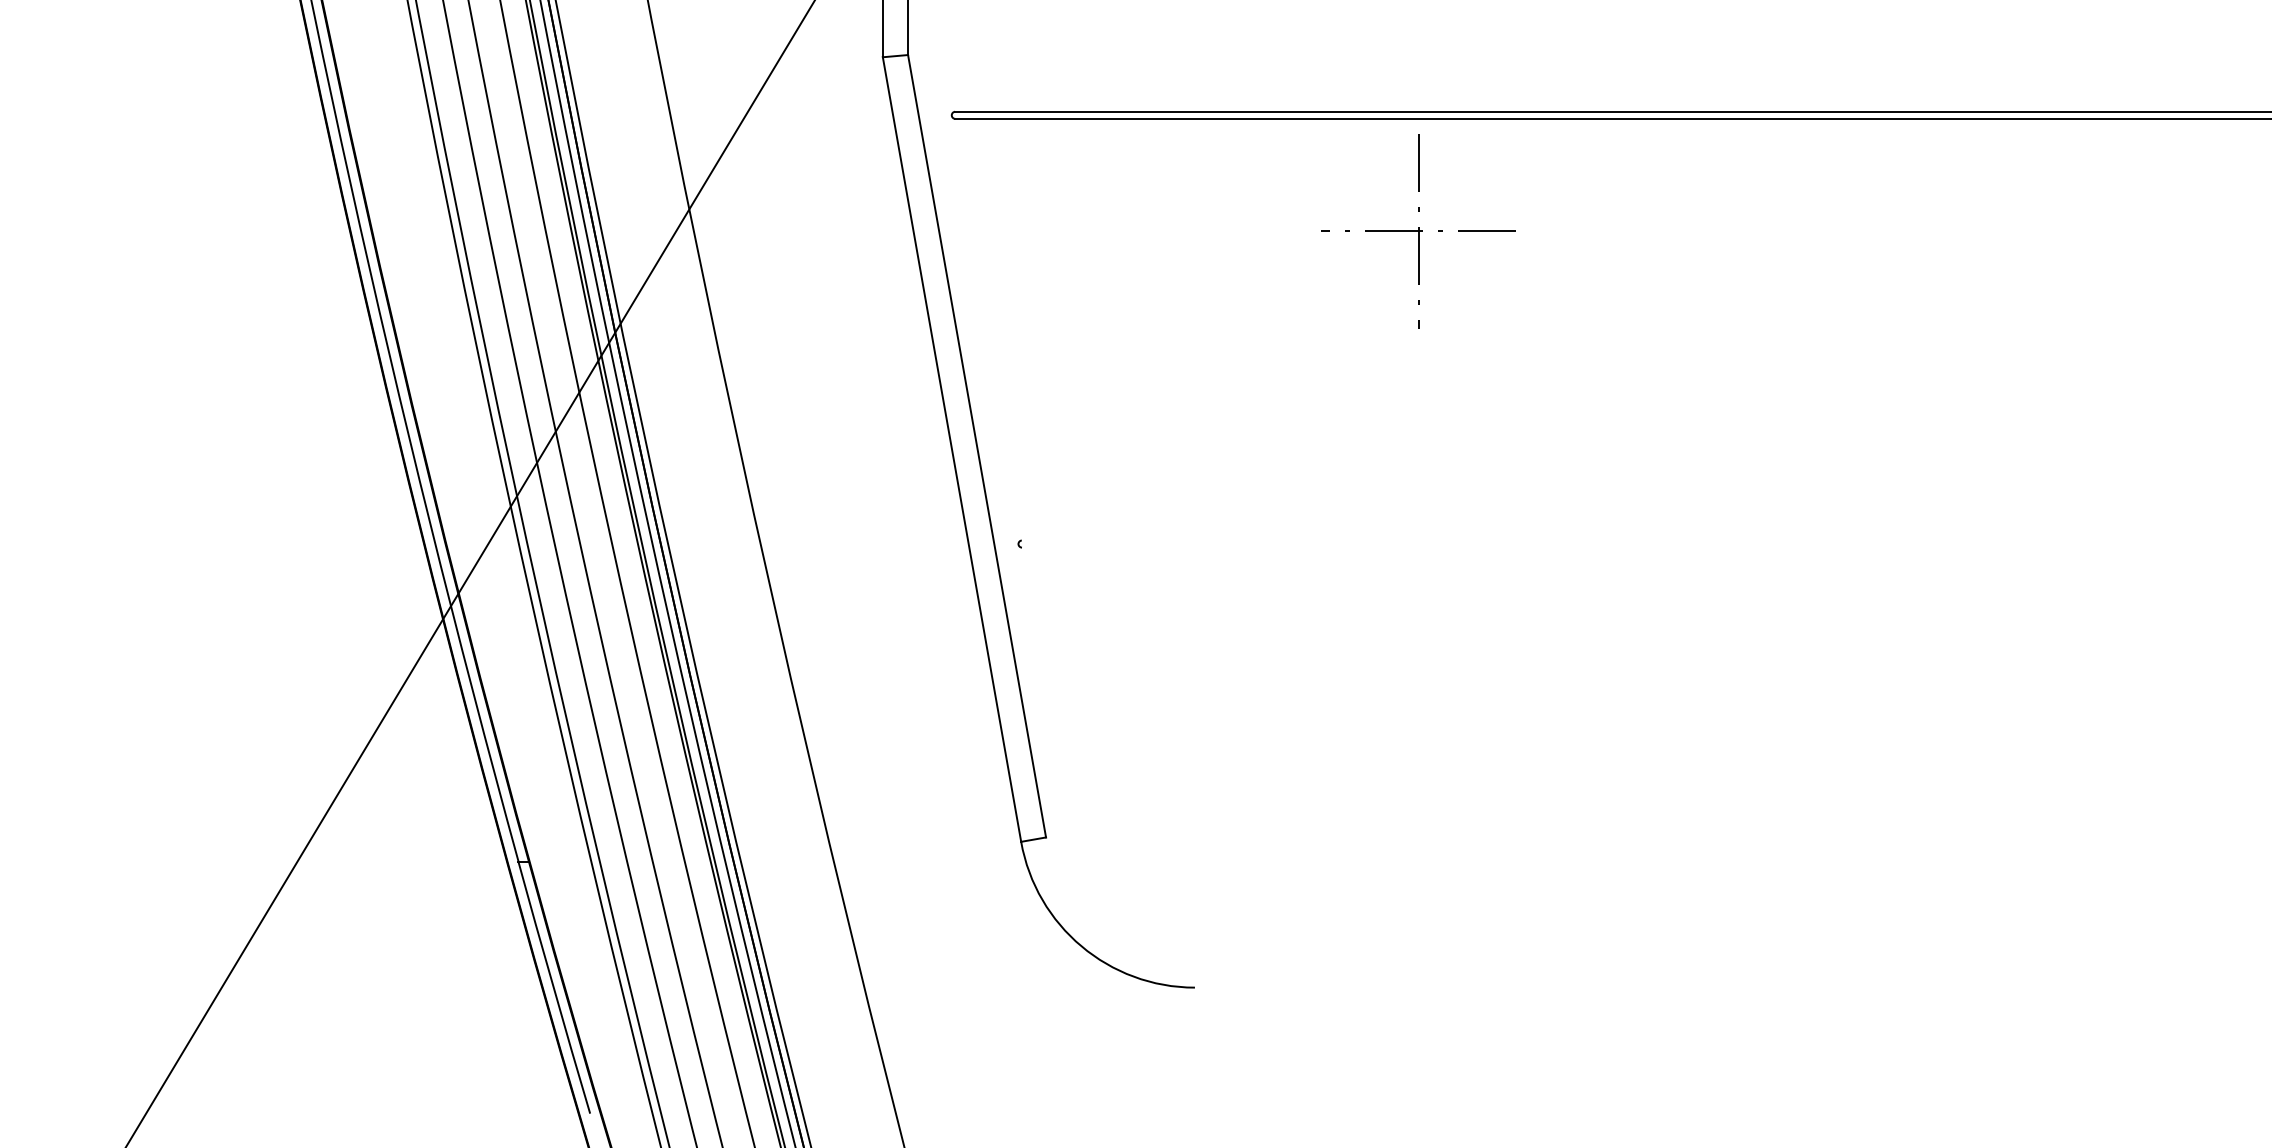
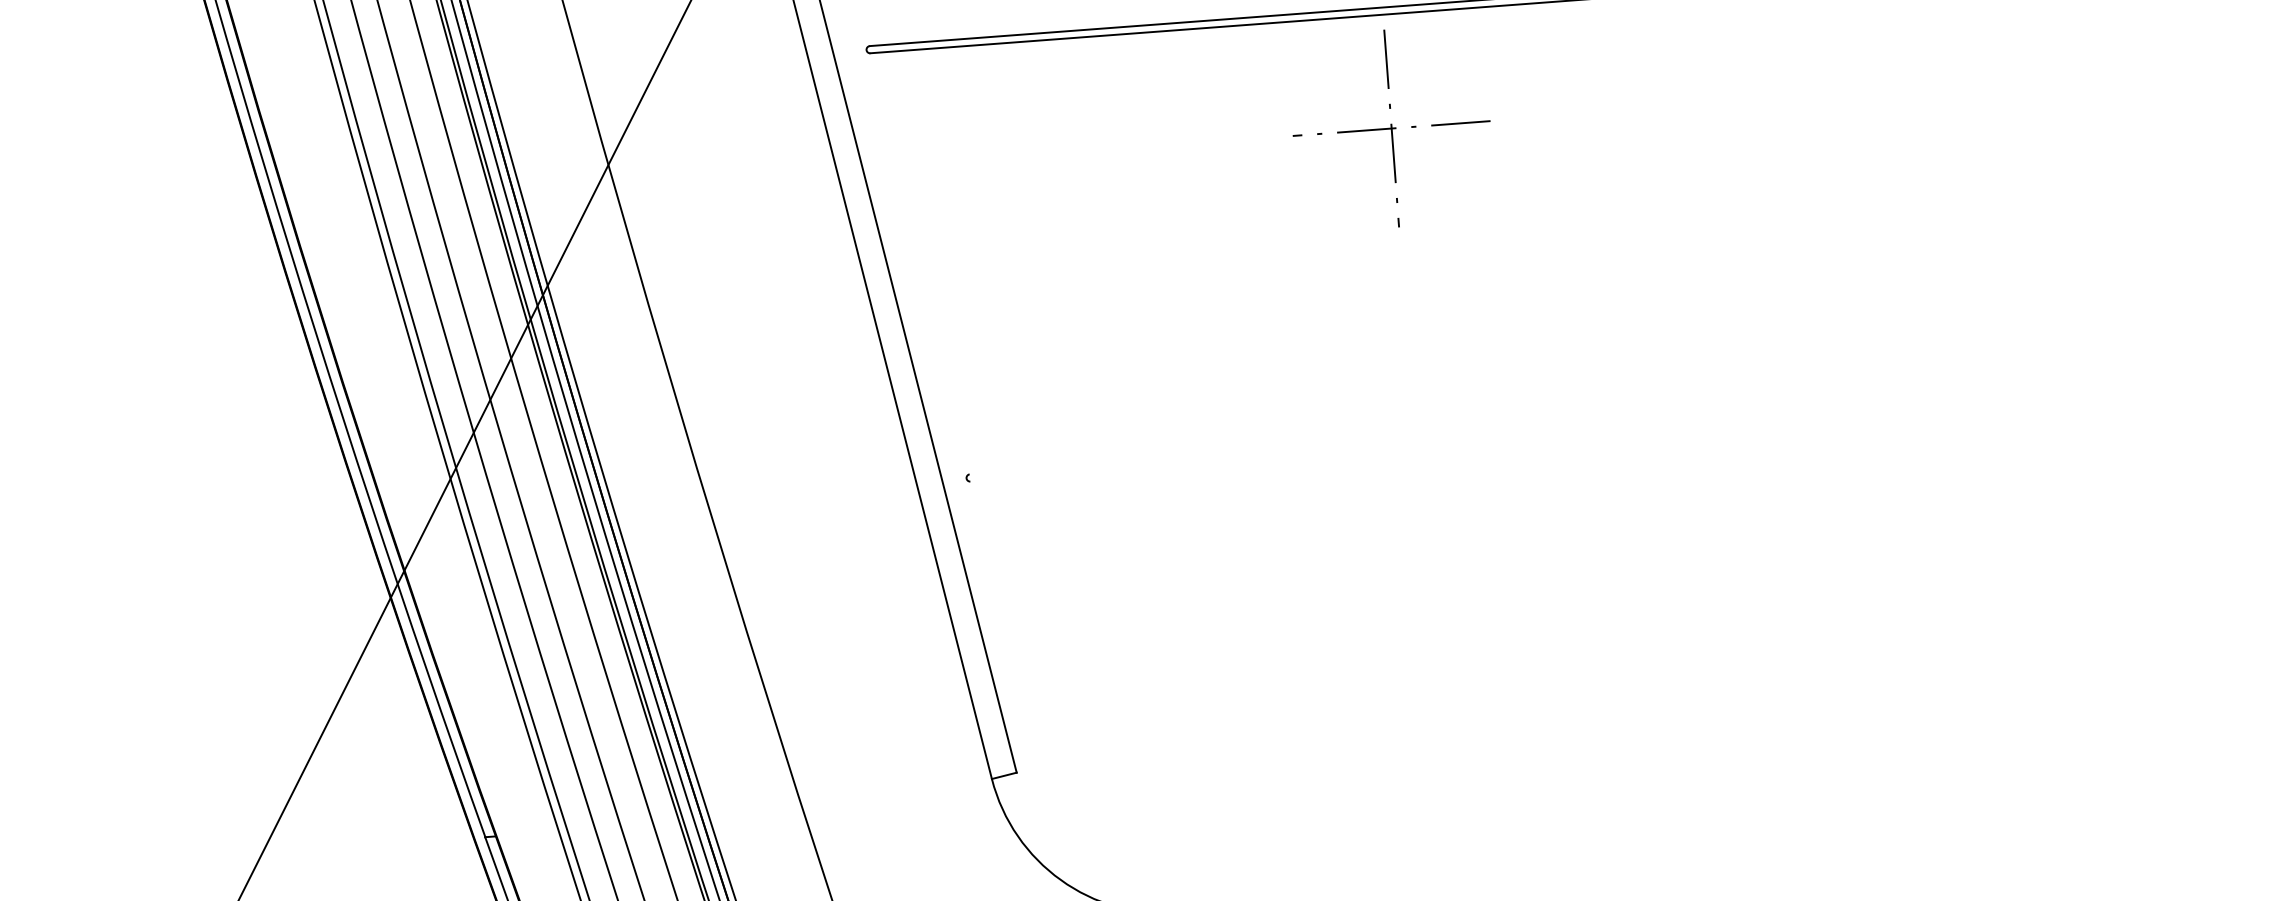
part: (1418, 231) -> (1391, 128), moved

